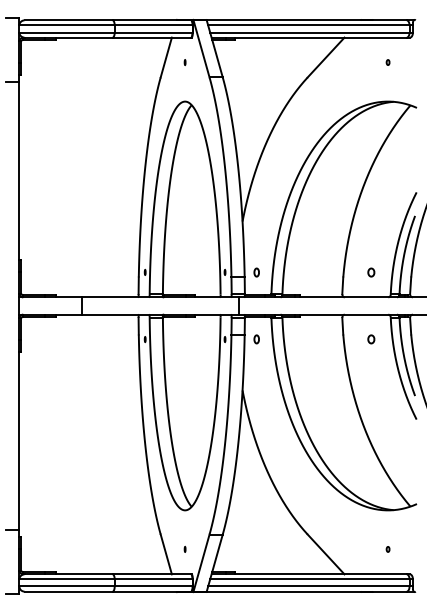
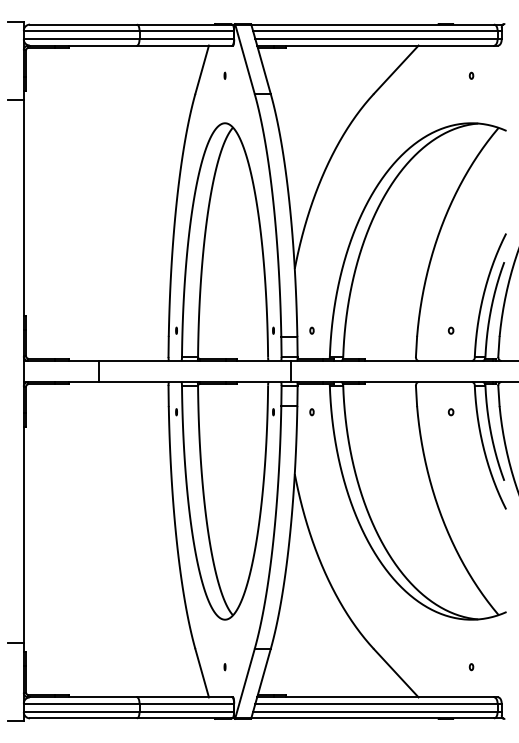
part: (256, 272) -> (311, 330), size x0.62
part: (370, 272) -> (450, 330), size x0.62
part: (256, 339) -> (311, 412), size x0.62
part: (370, 339) -> (450, 412), size x0.62

